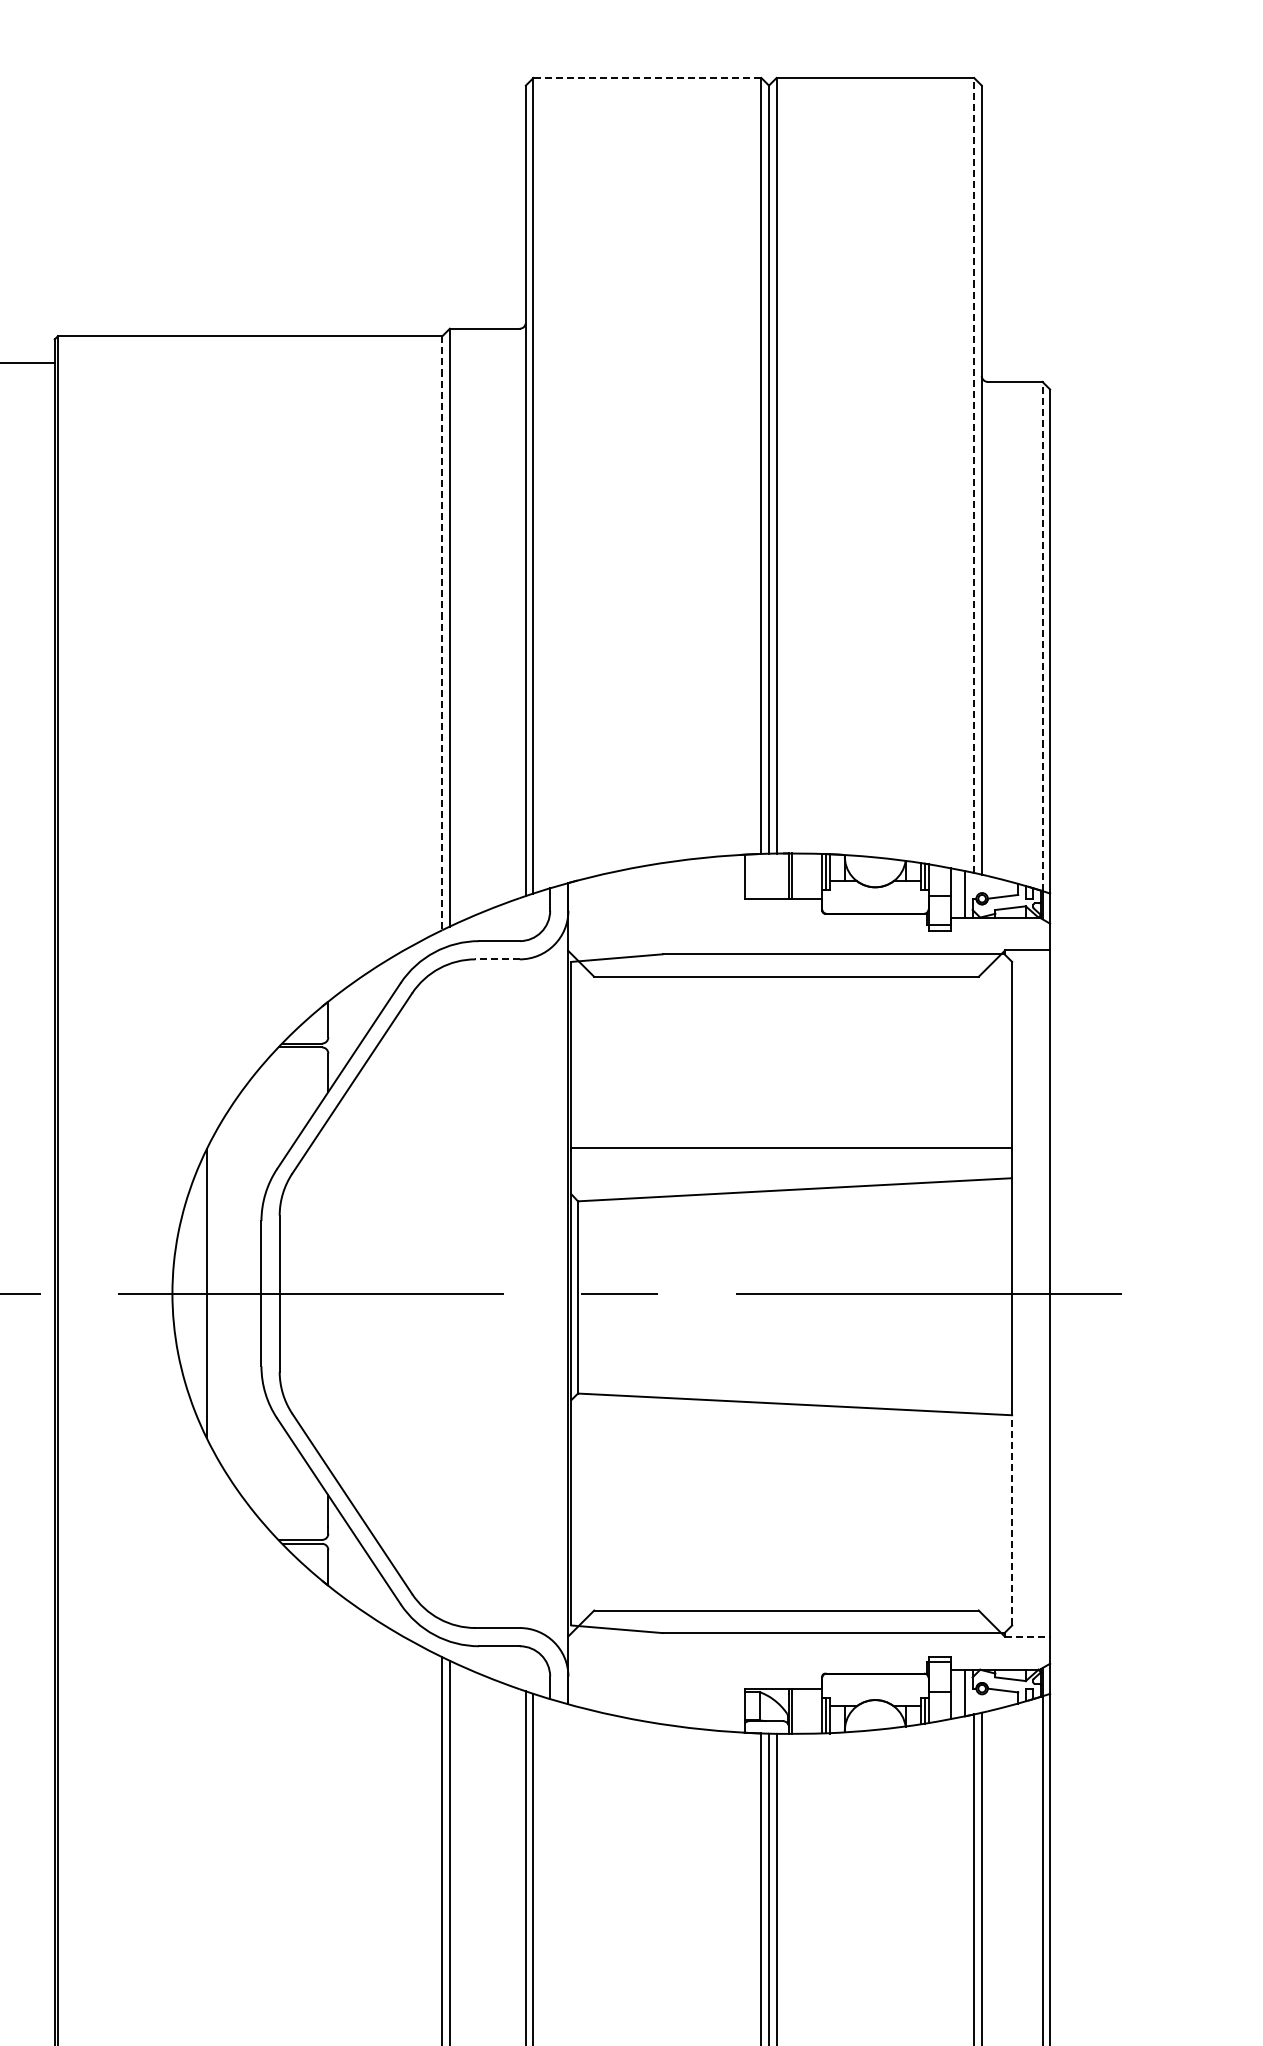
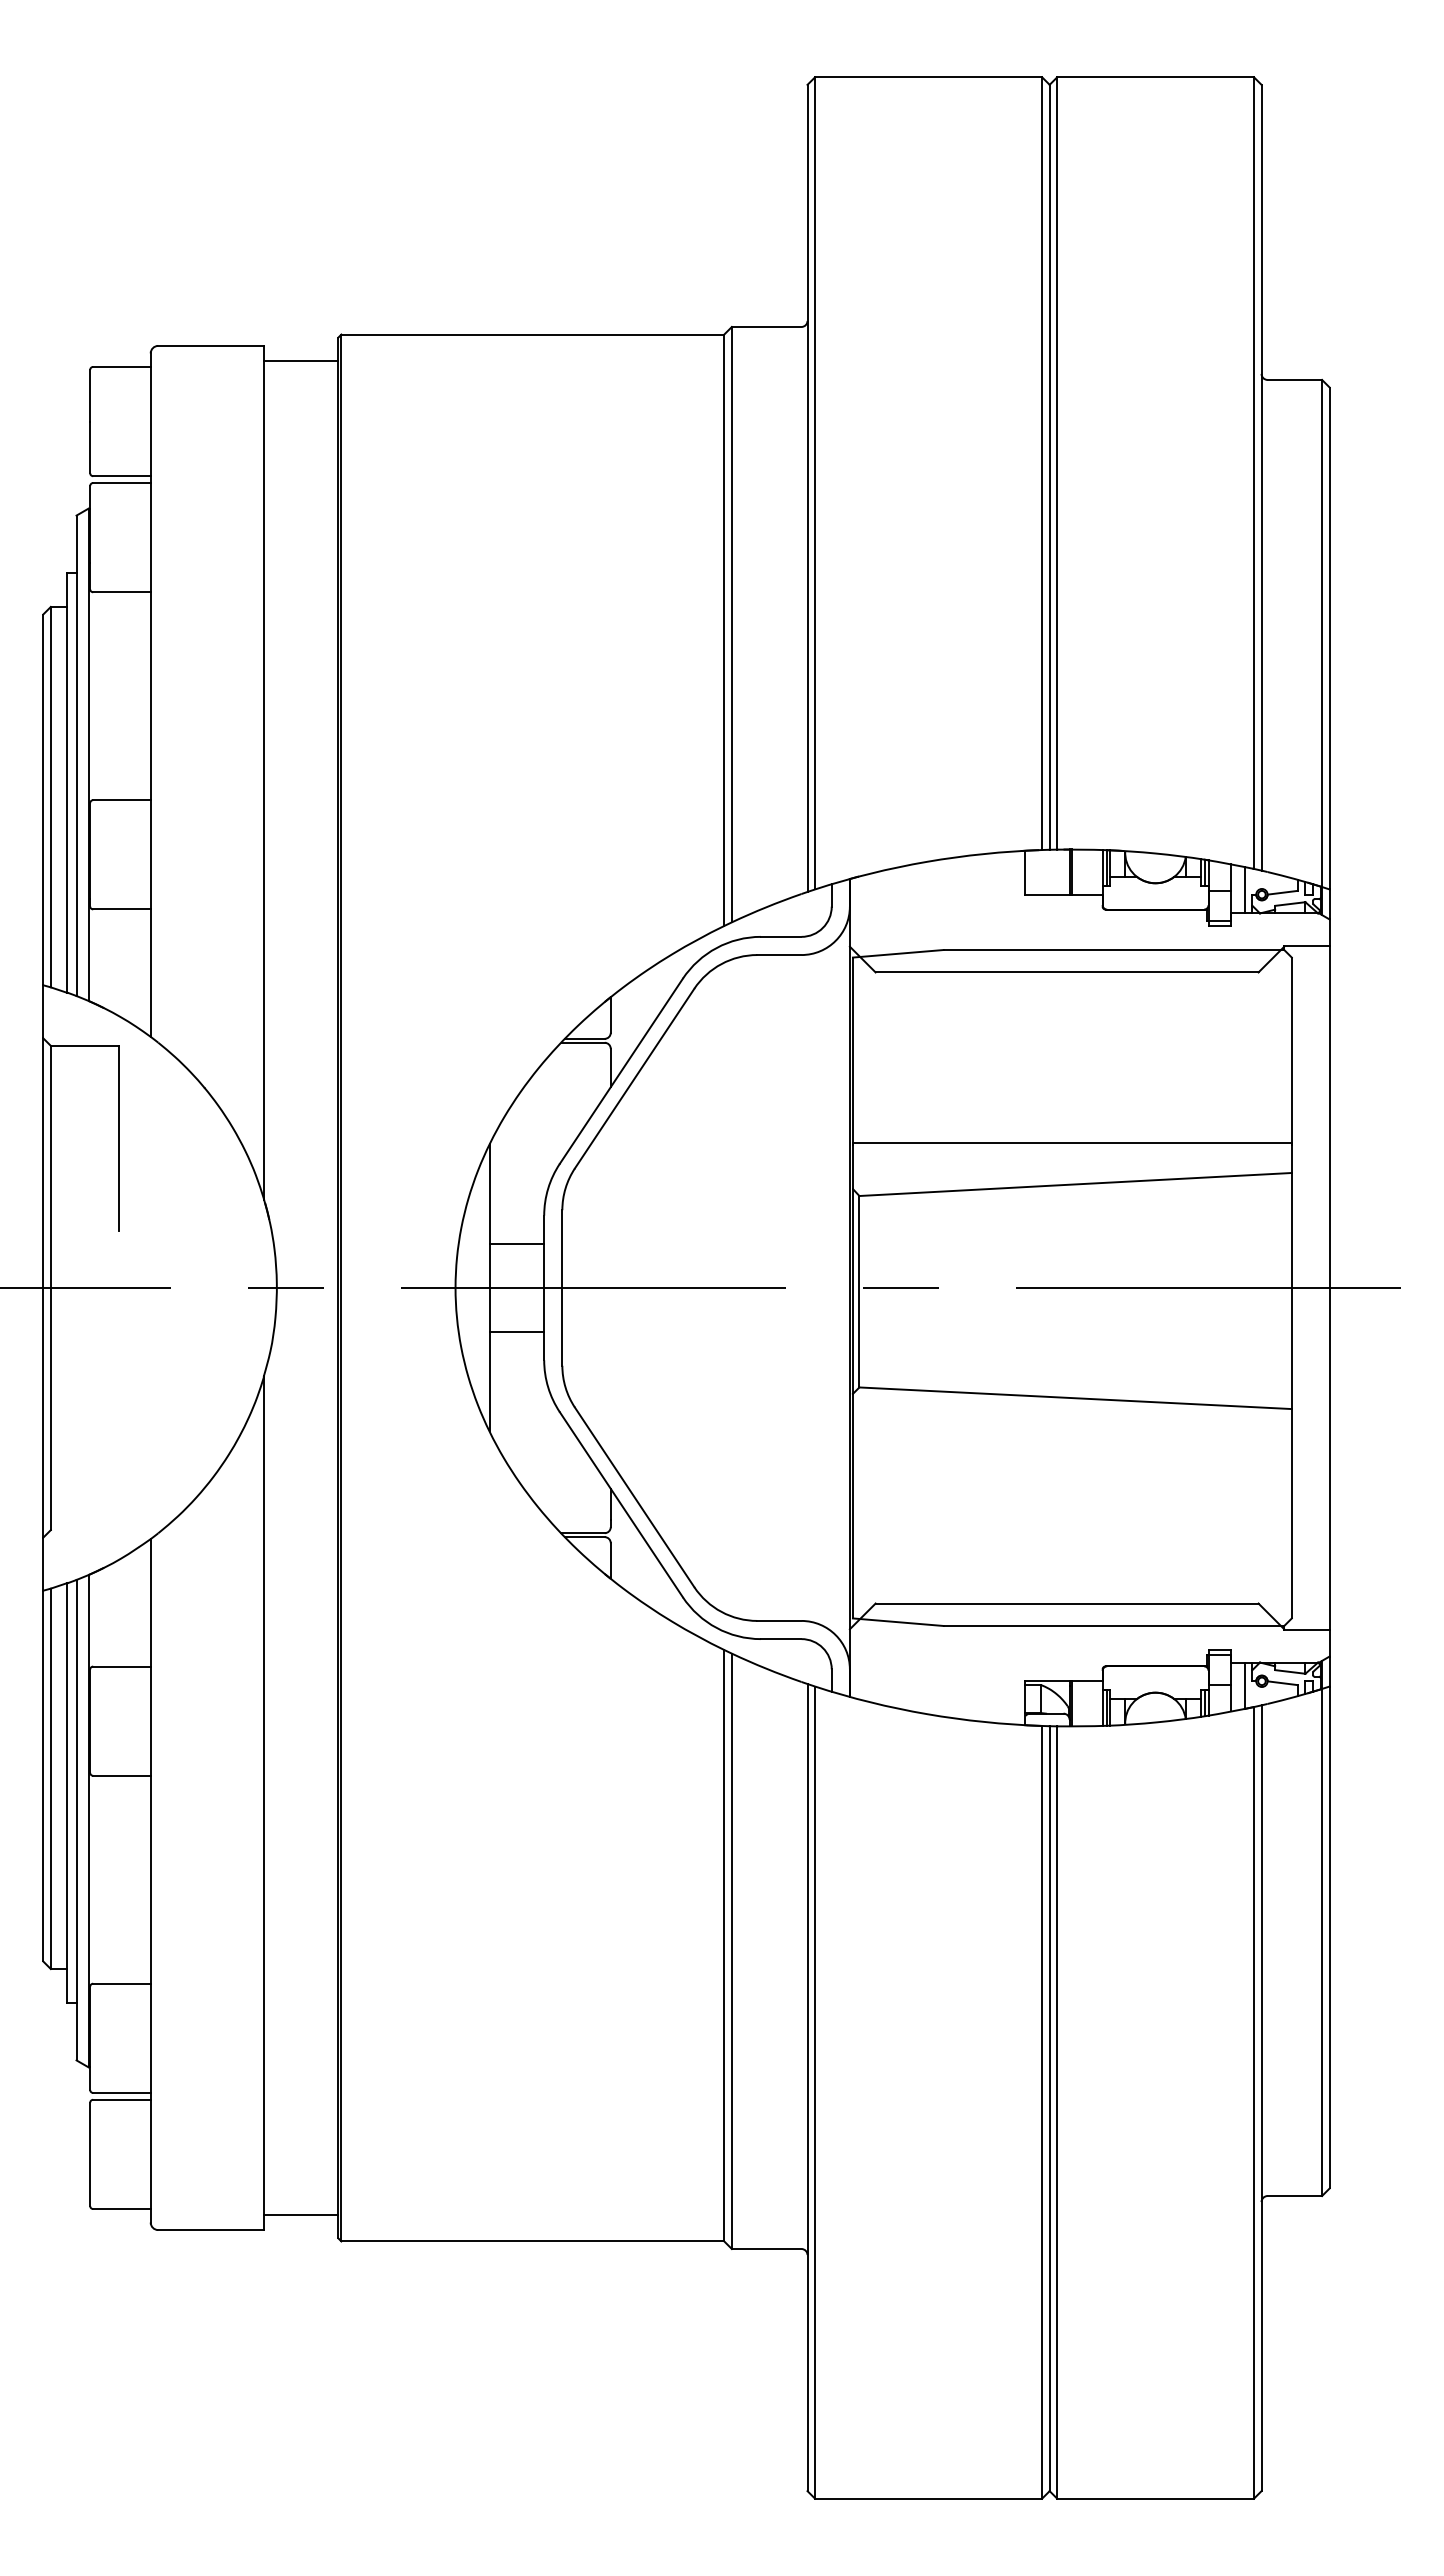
line: (647, 78) -> (928, 77), dashed -> solid
line: (973, 475) -> (1253, 473), dashed -> solid
line: (442, 633) -> (724, 630), dashed -> solid
line: (1042, 636) -> (1322, 633), dashed -> solid
line: (496, 959) -> (778, 955), dashed -> solid
line: (233, 1249) -> (516, 1243), added
line: (233, 1338) -> (516, 1332), added
line: (1011, 1520) -> (1291, 1513), dashed -> solid
line: (1026, 1637) -> (1306, 1630), dashed -> solid

